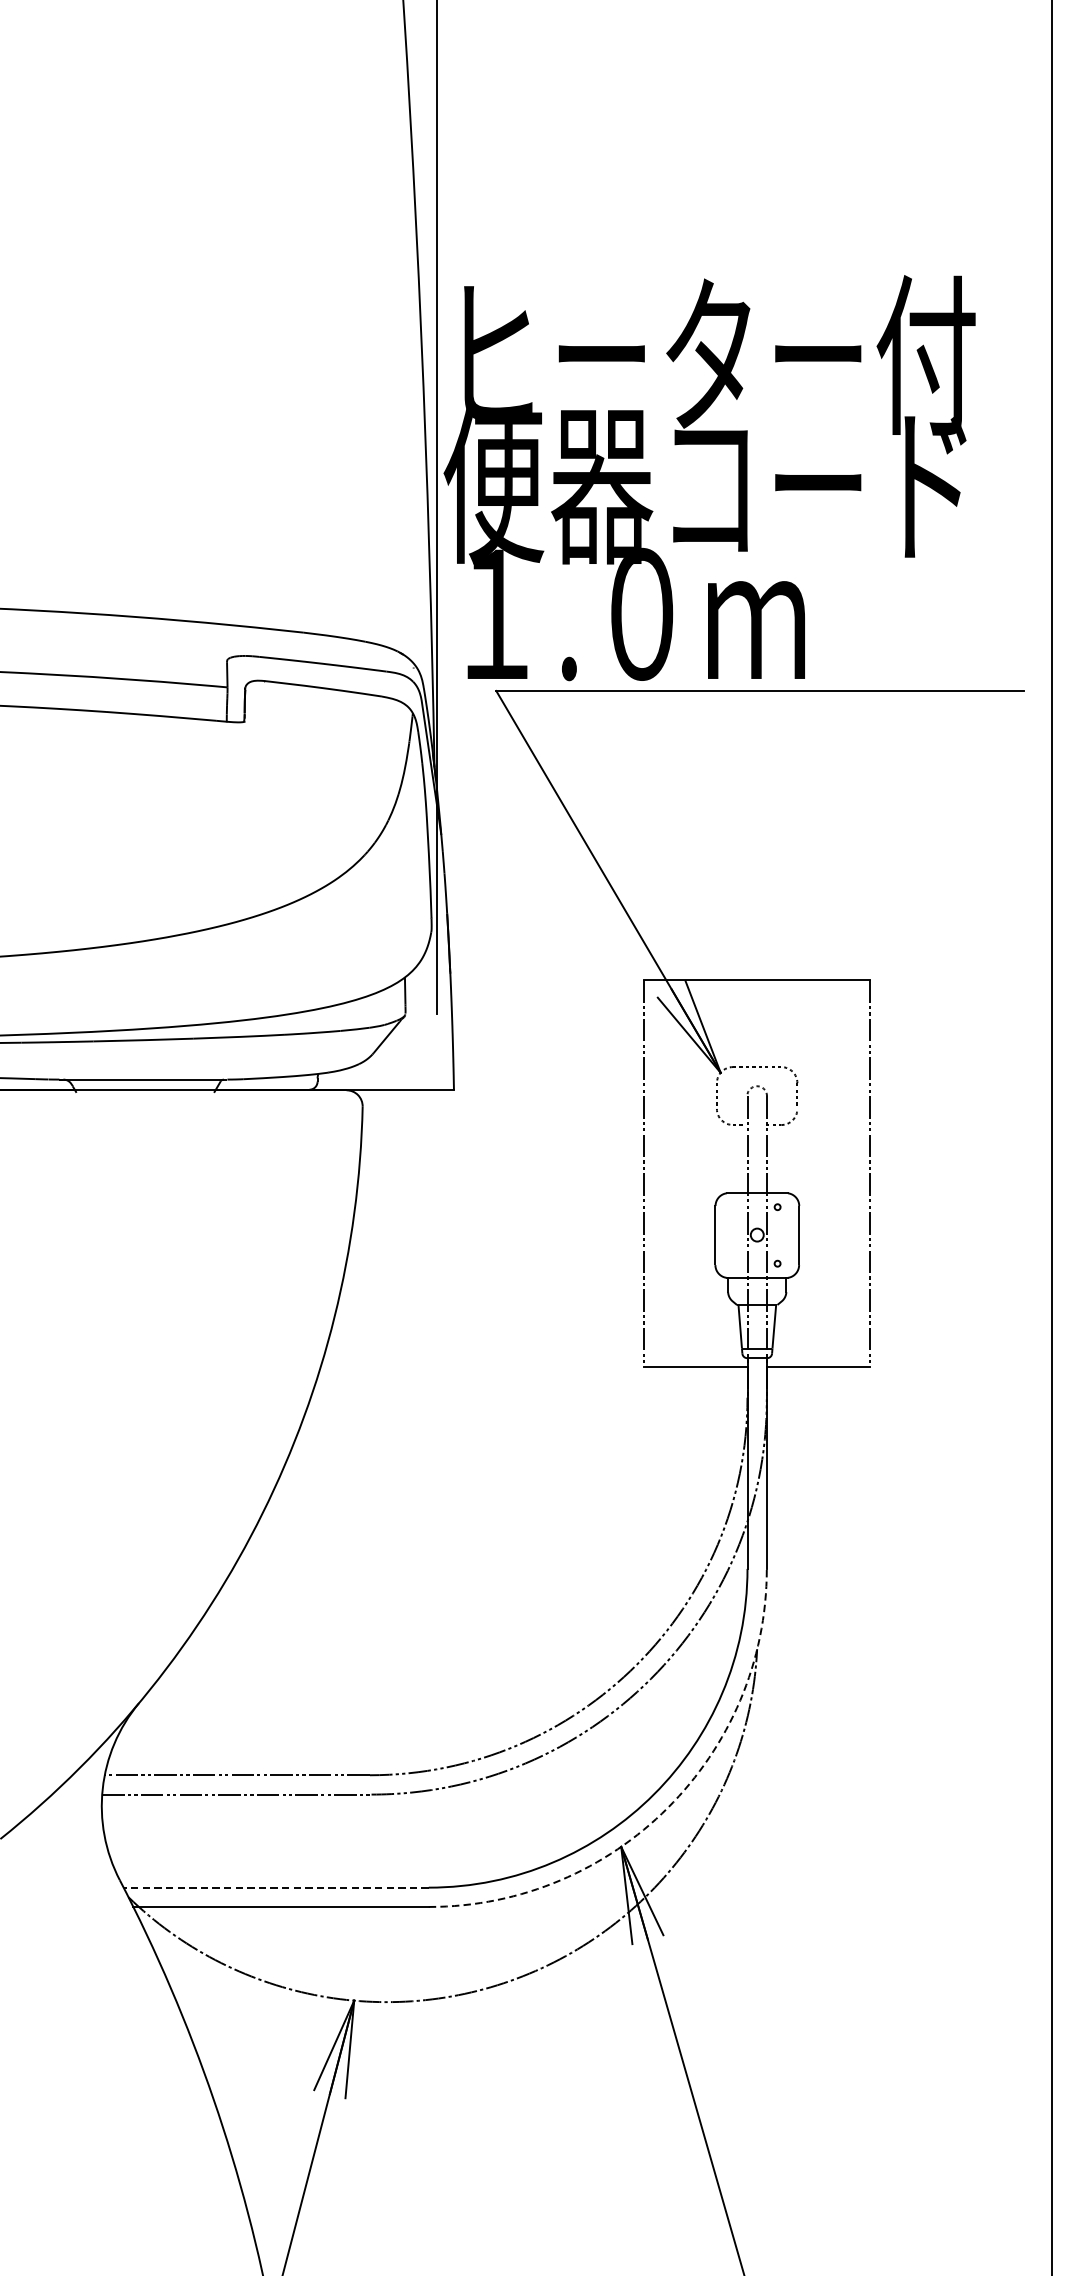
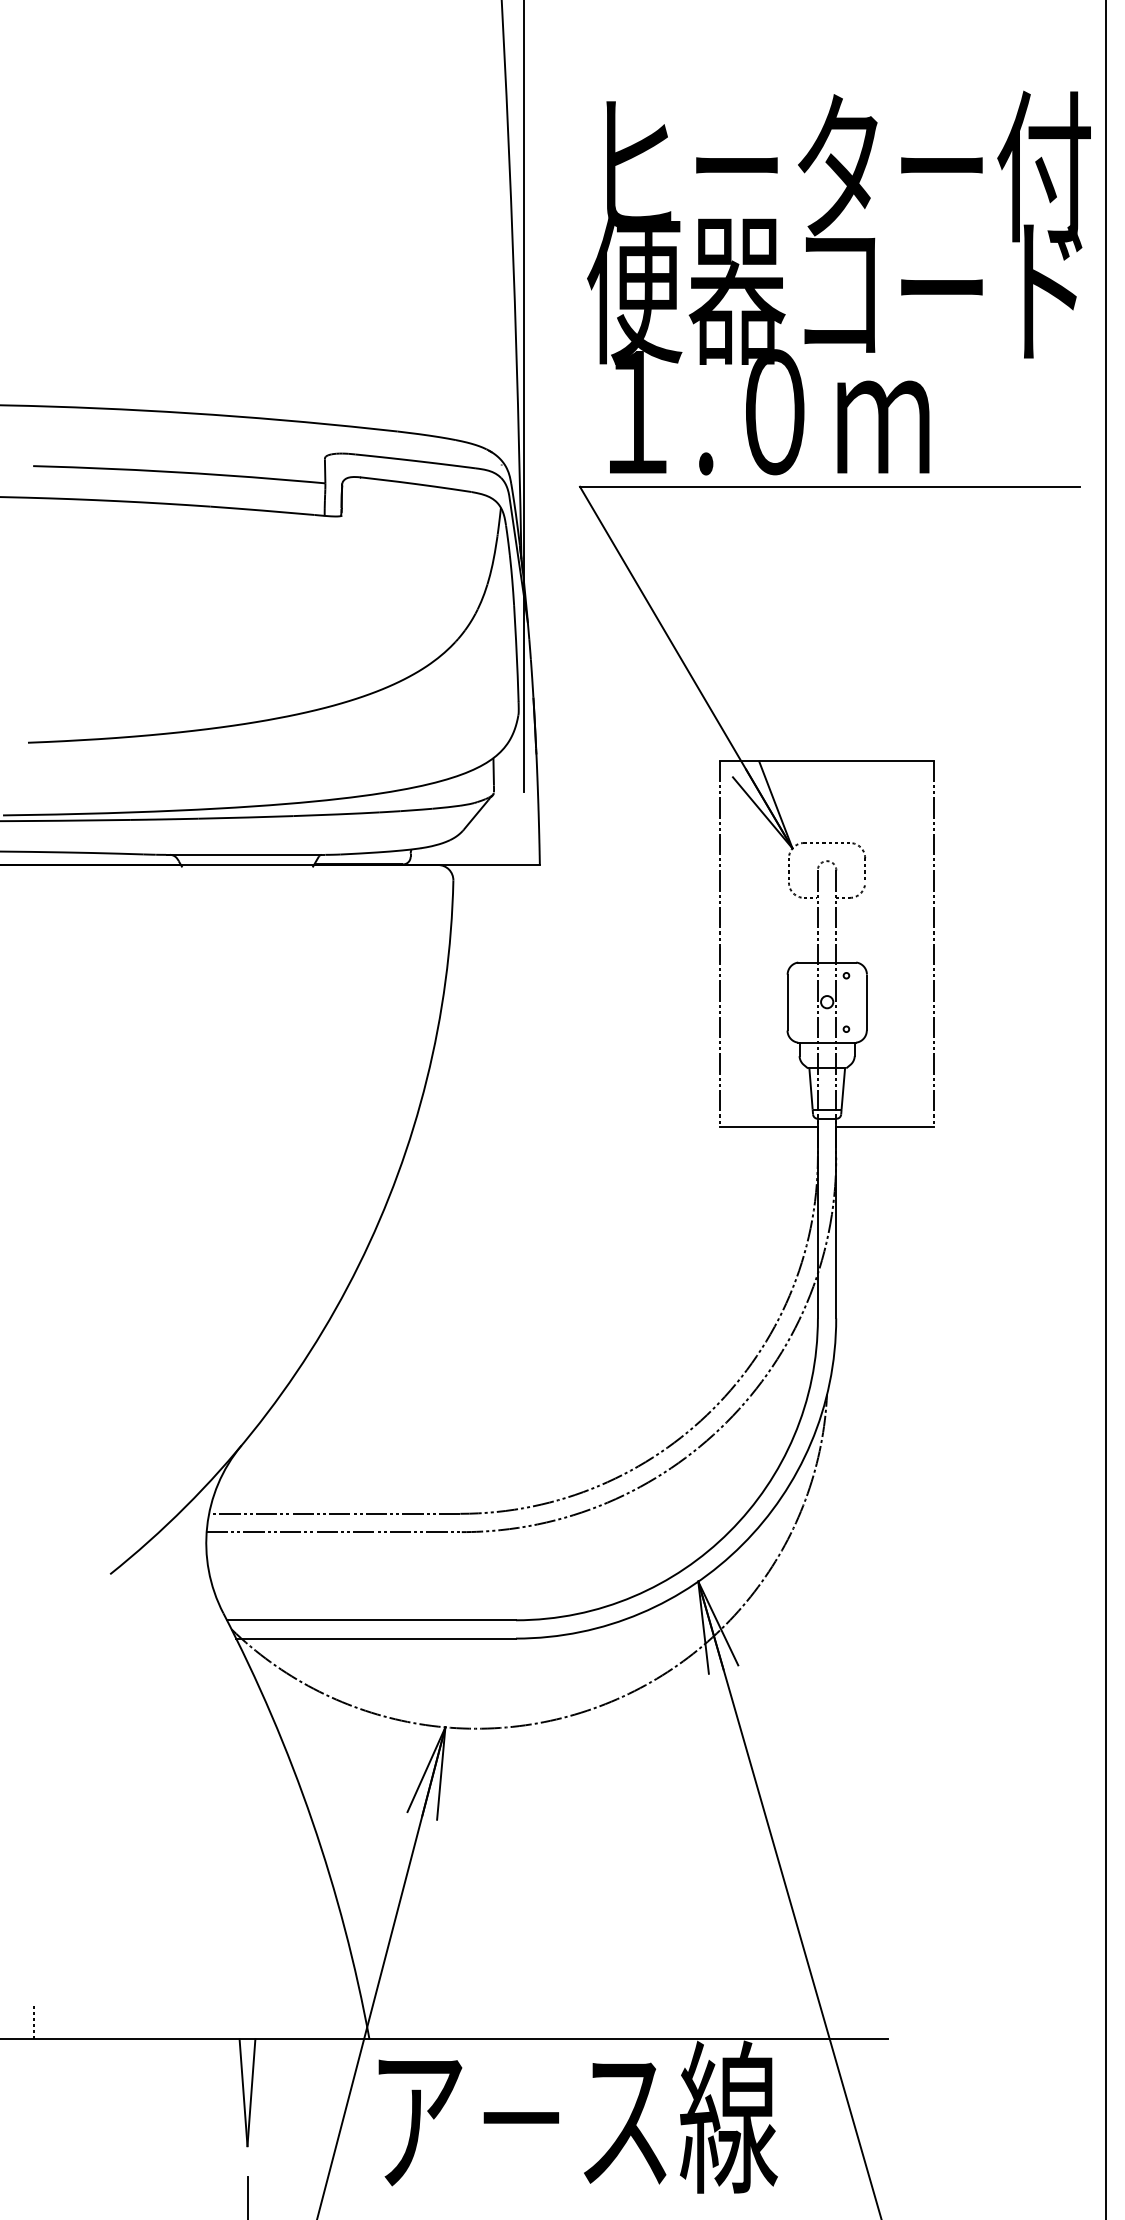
text: (709, 477) -> (838, 282), moved
arc: (667, 1807) -> (742, 1544), dashed -> solid
line: (276, 1887) -> (371, 1620), dashed -> solid

